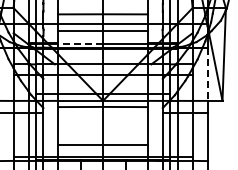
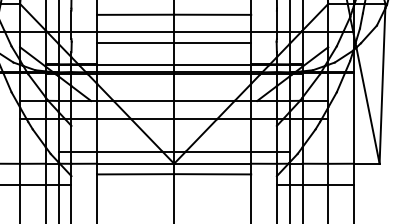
line: (80, 43) -> (135, 64), dashed -> solid
line: (207, 74) -> (353, 118), dashed -> solid

